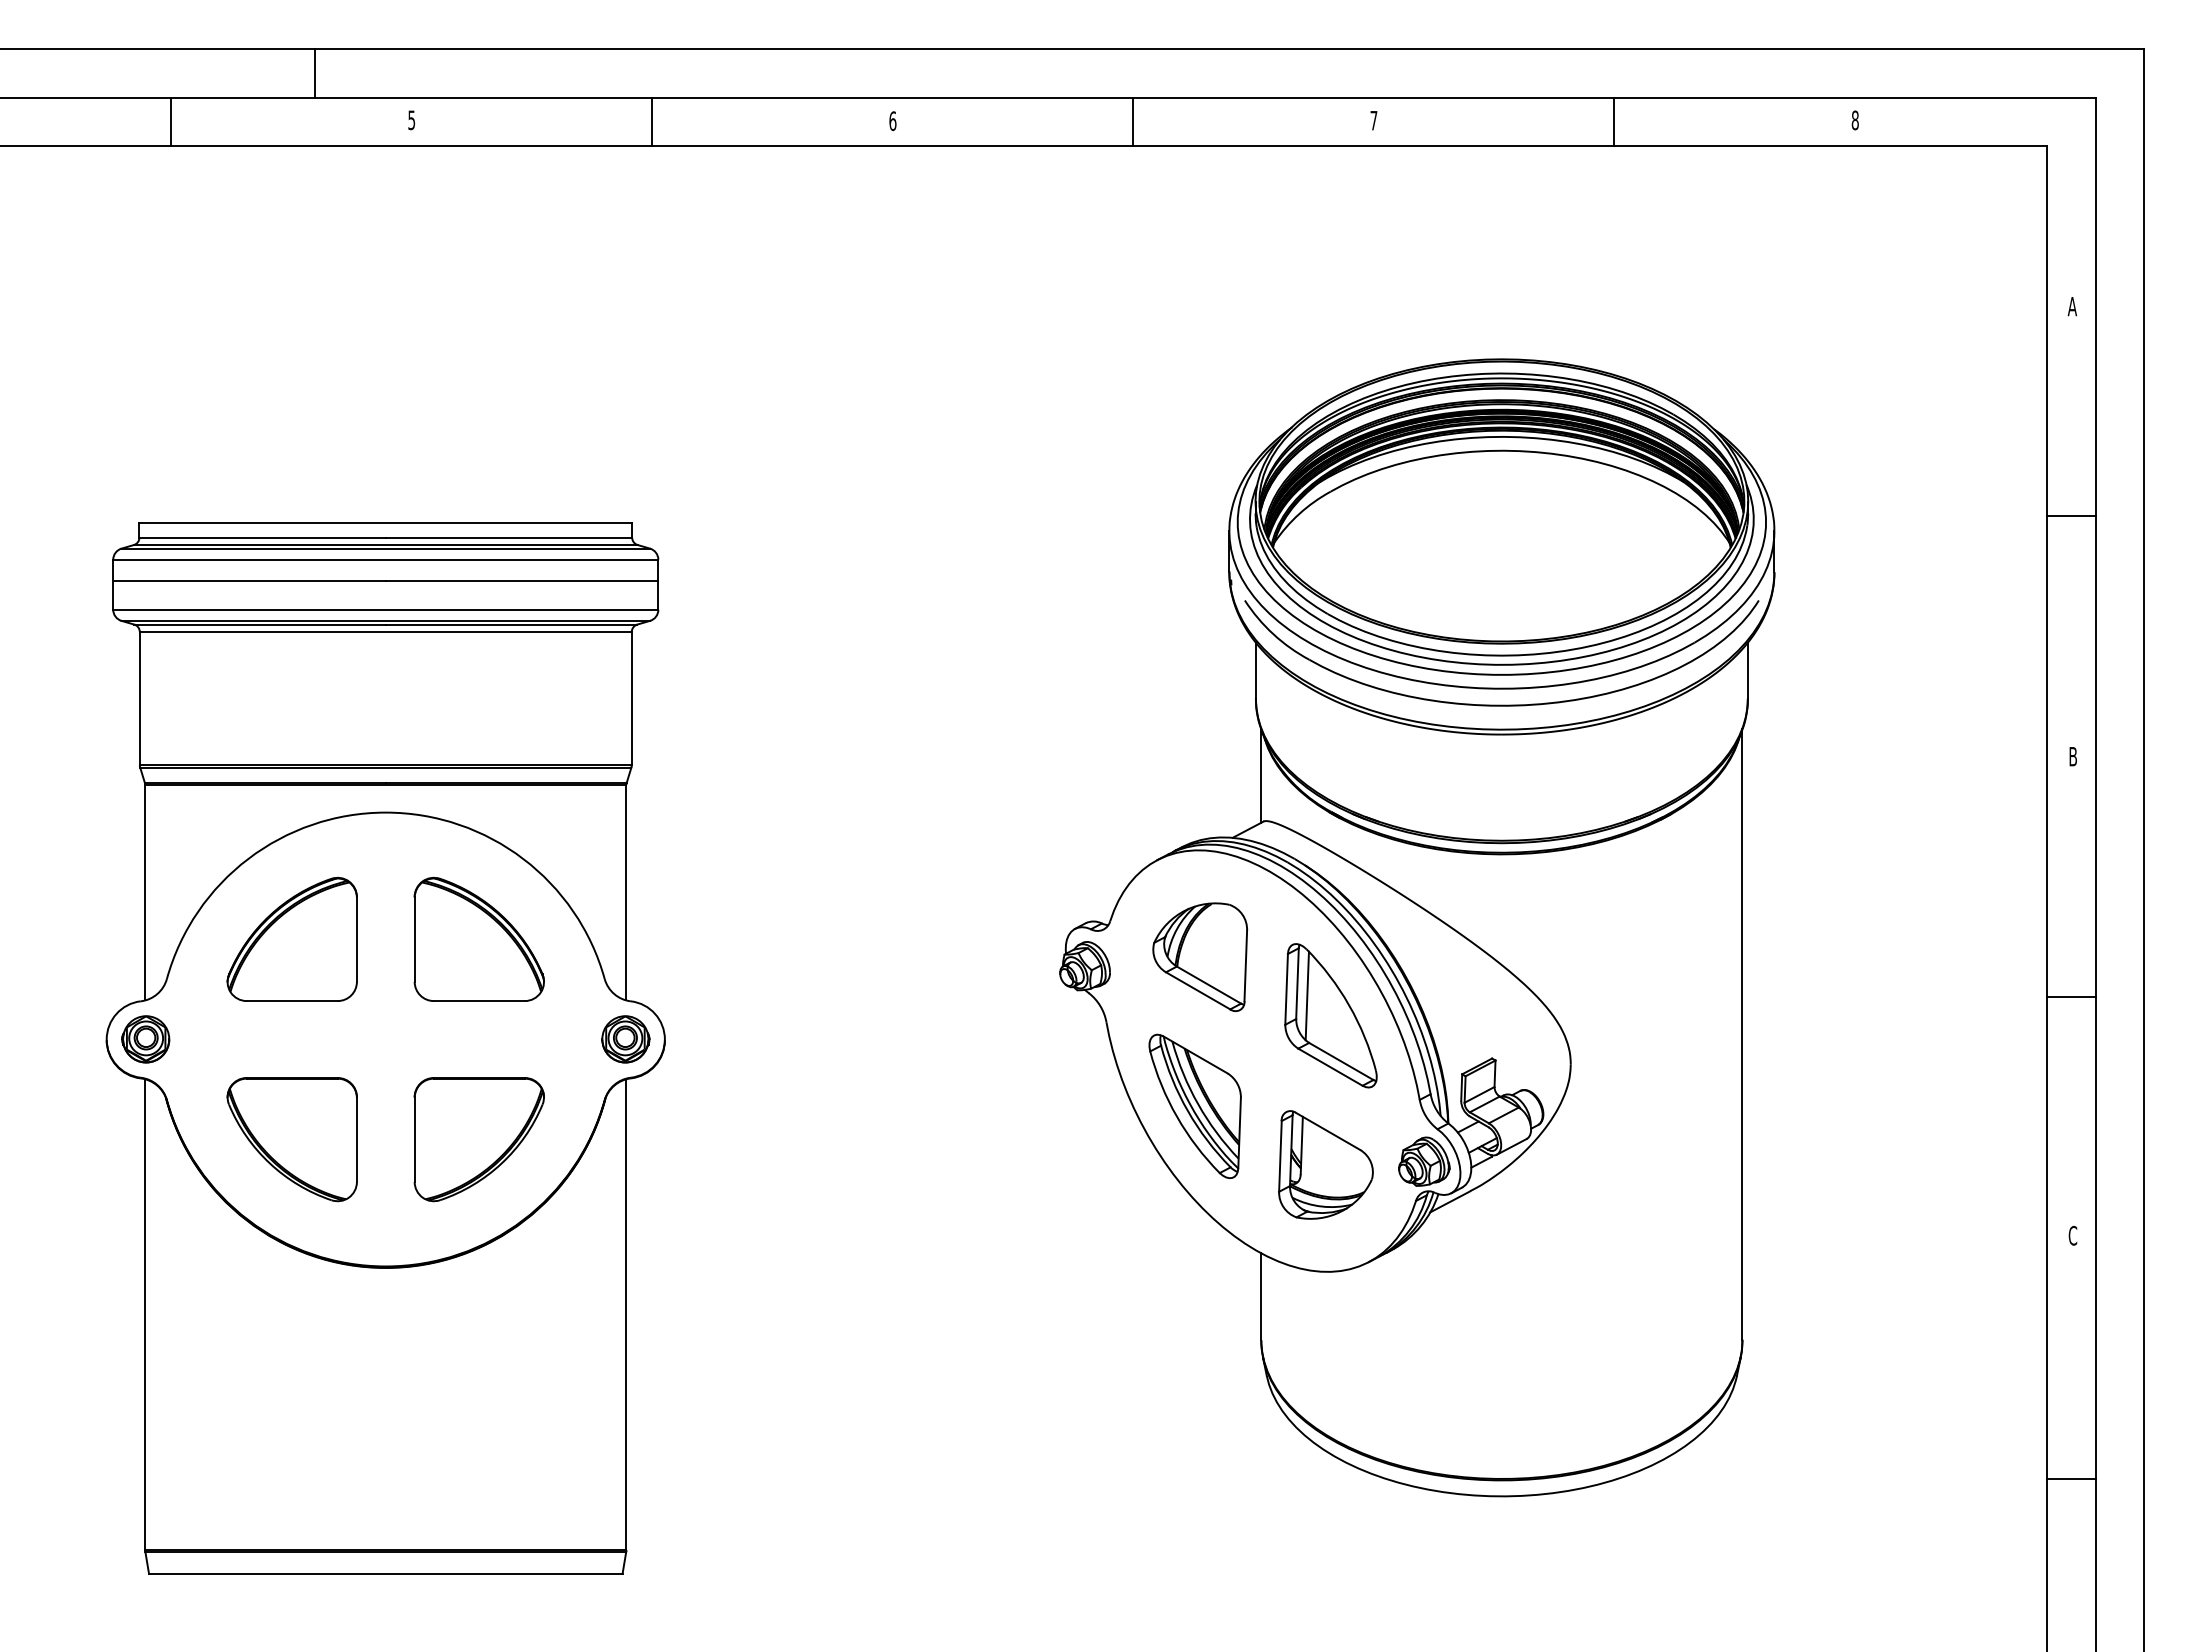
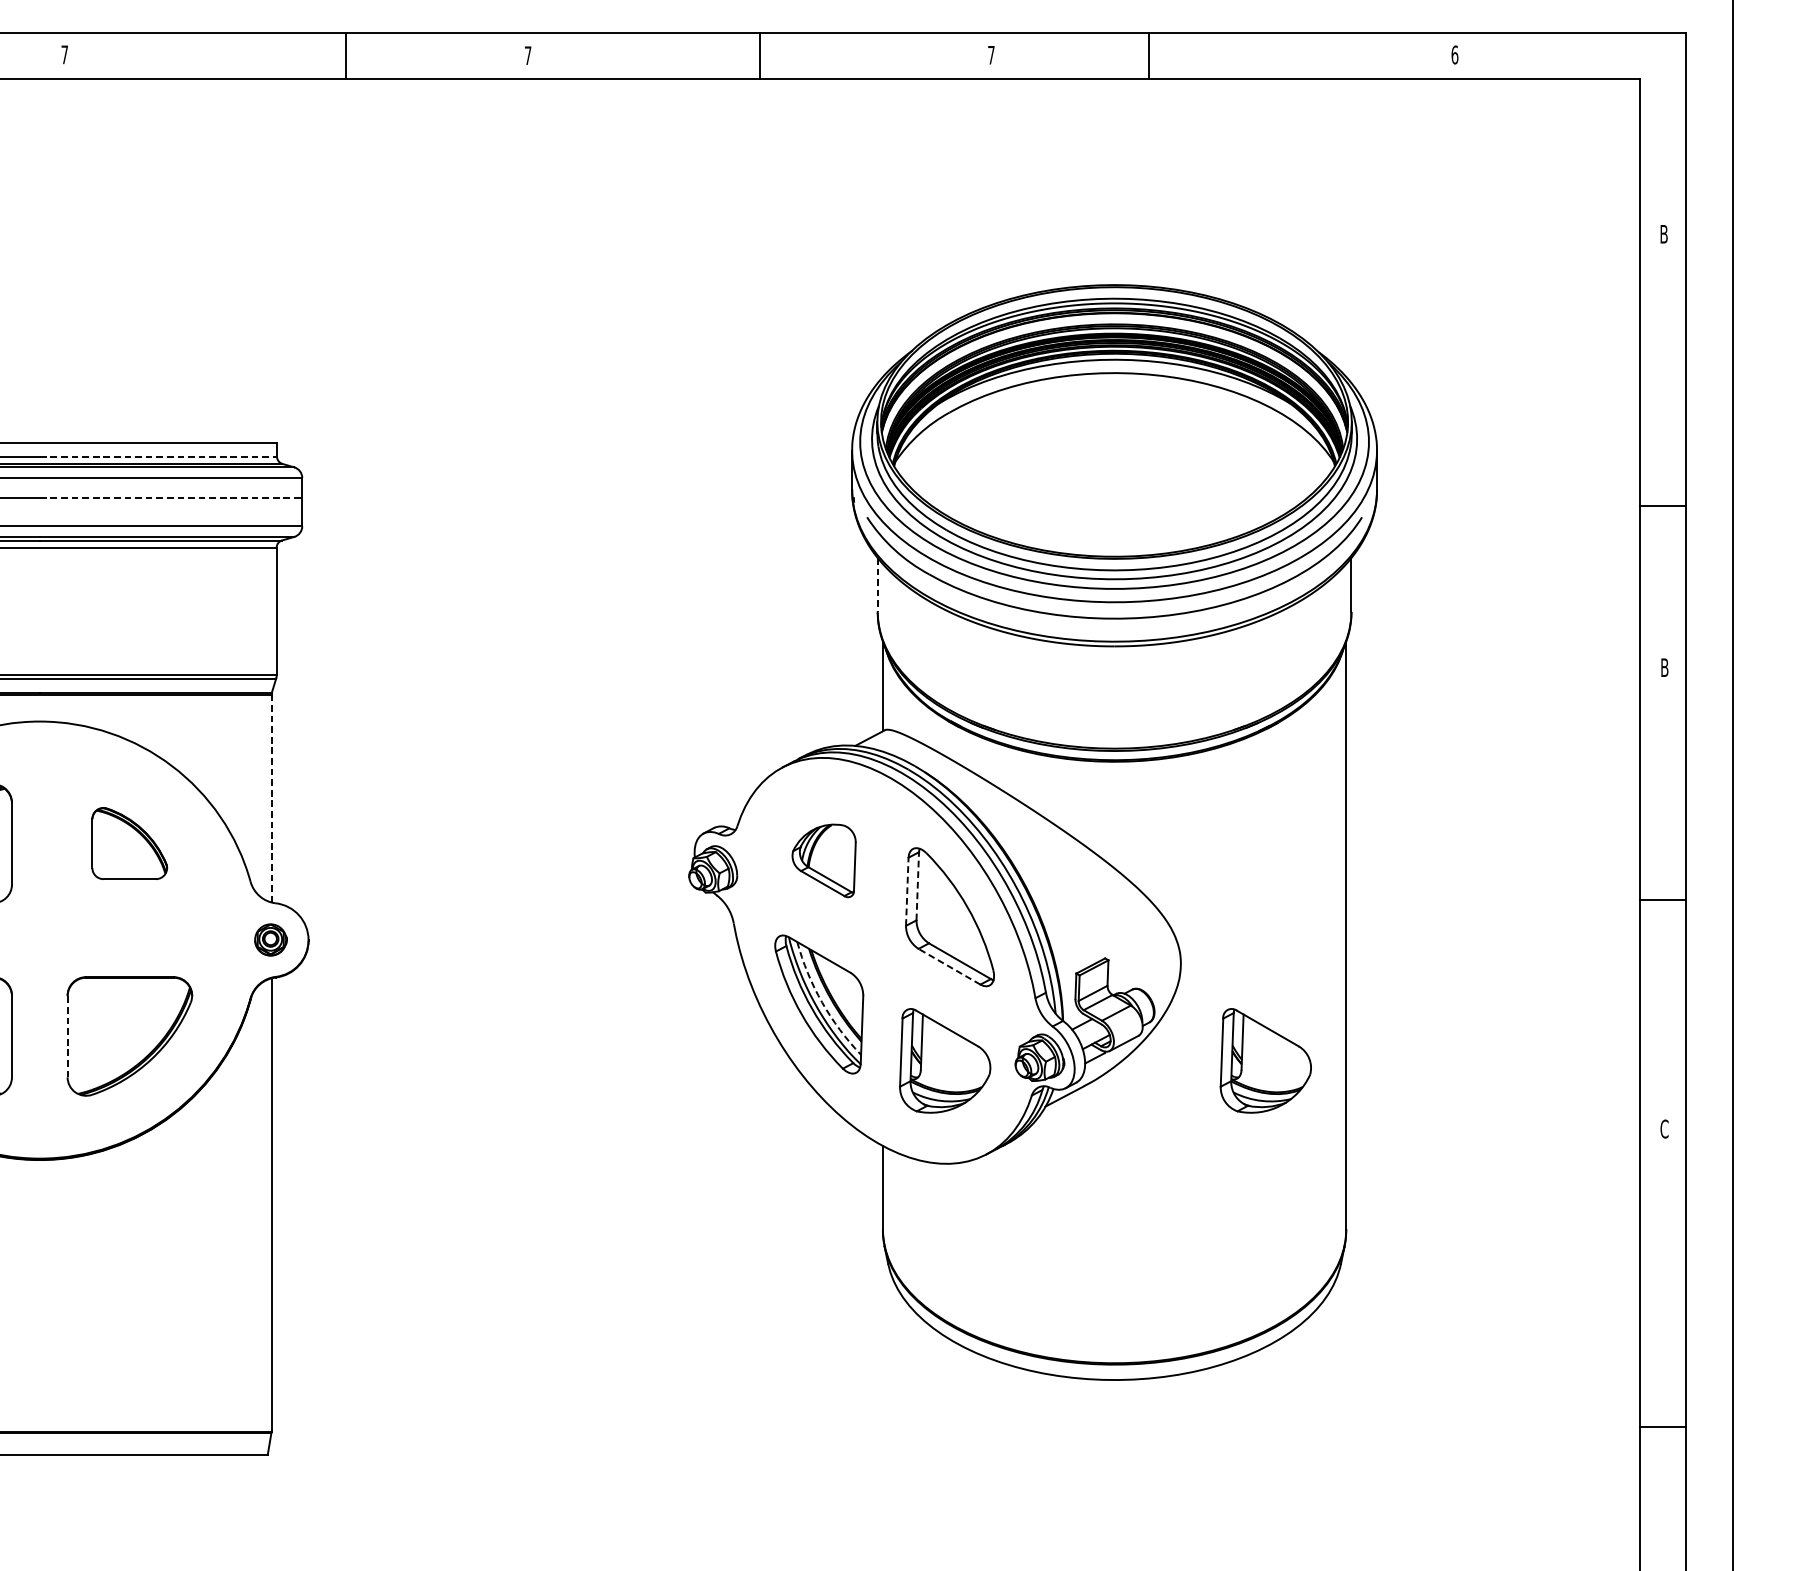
text: (411, 120) -> (64, 55), 5 -> 7
text: (1854, 120) -> (1454, 55), 8 -> 6
line: (651, 121) -> (345, 56), moved
text: (892, 121) -> (527, 56), 6 -> 7
line: (1614, 121) -> (1148, 56), moved
text: (2072, 306) -> (1664, 234), A -> B
line: (2071, 516) -> (1663, 506), moved
line: (509, 537) -> (158, 456), solid -> dashed
line: (522, 580) -> (171, 498), solid -> dashed
line: (1255, 671) -> (877, 585), solid -> dashed
line: (626, 892) -> (271, 798), solid -> dashed
part: (478, 938) -> (129, 842), size x0.6
part: (1200, 957) -> (824, 861), size x0.7
line: (1297, 983) -> (917, 886), solid -> dashed
line: (1286, 988) -> (907, 890), solid -> dashed
line: (1306, 995) -> (926, 897), removed
part: (625, 1039) -> (270, 940), size x0.7
line: (1330, 1066) -> (949, 966), solid -> dashed
arc: (1198, 1104) -> (822, 1002), solid -> dashed
line: (414, 1139) -> (67, 1036), solid -> dashed
part: (1658, 1164) -> (1265, 1060), added
line: (2071, 1478) -> (1663, 1427), moved

